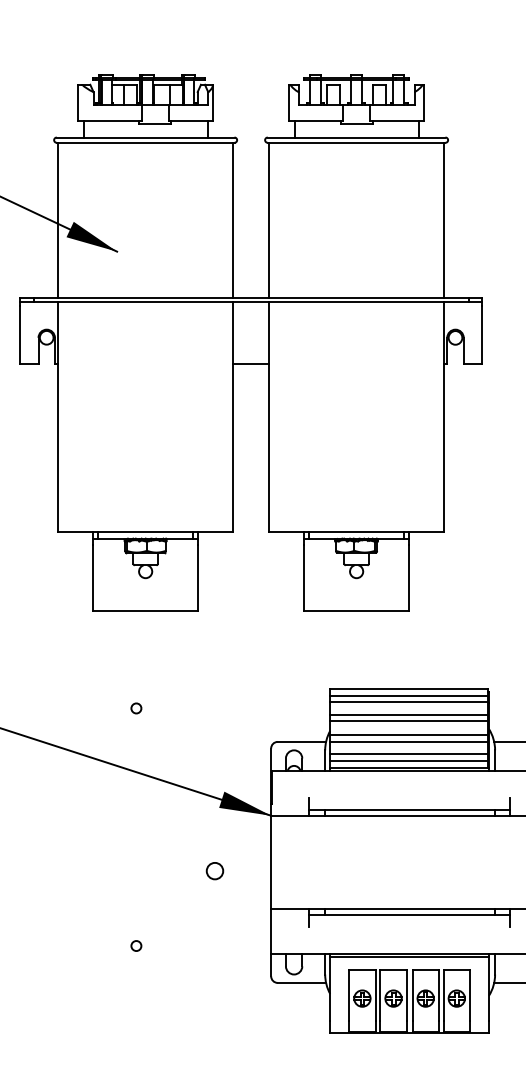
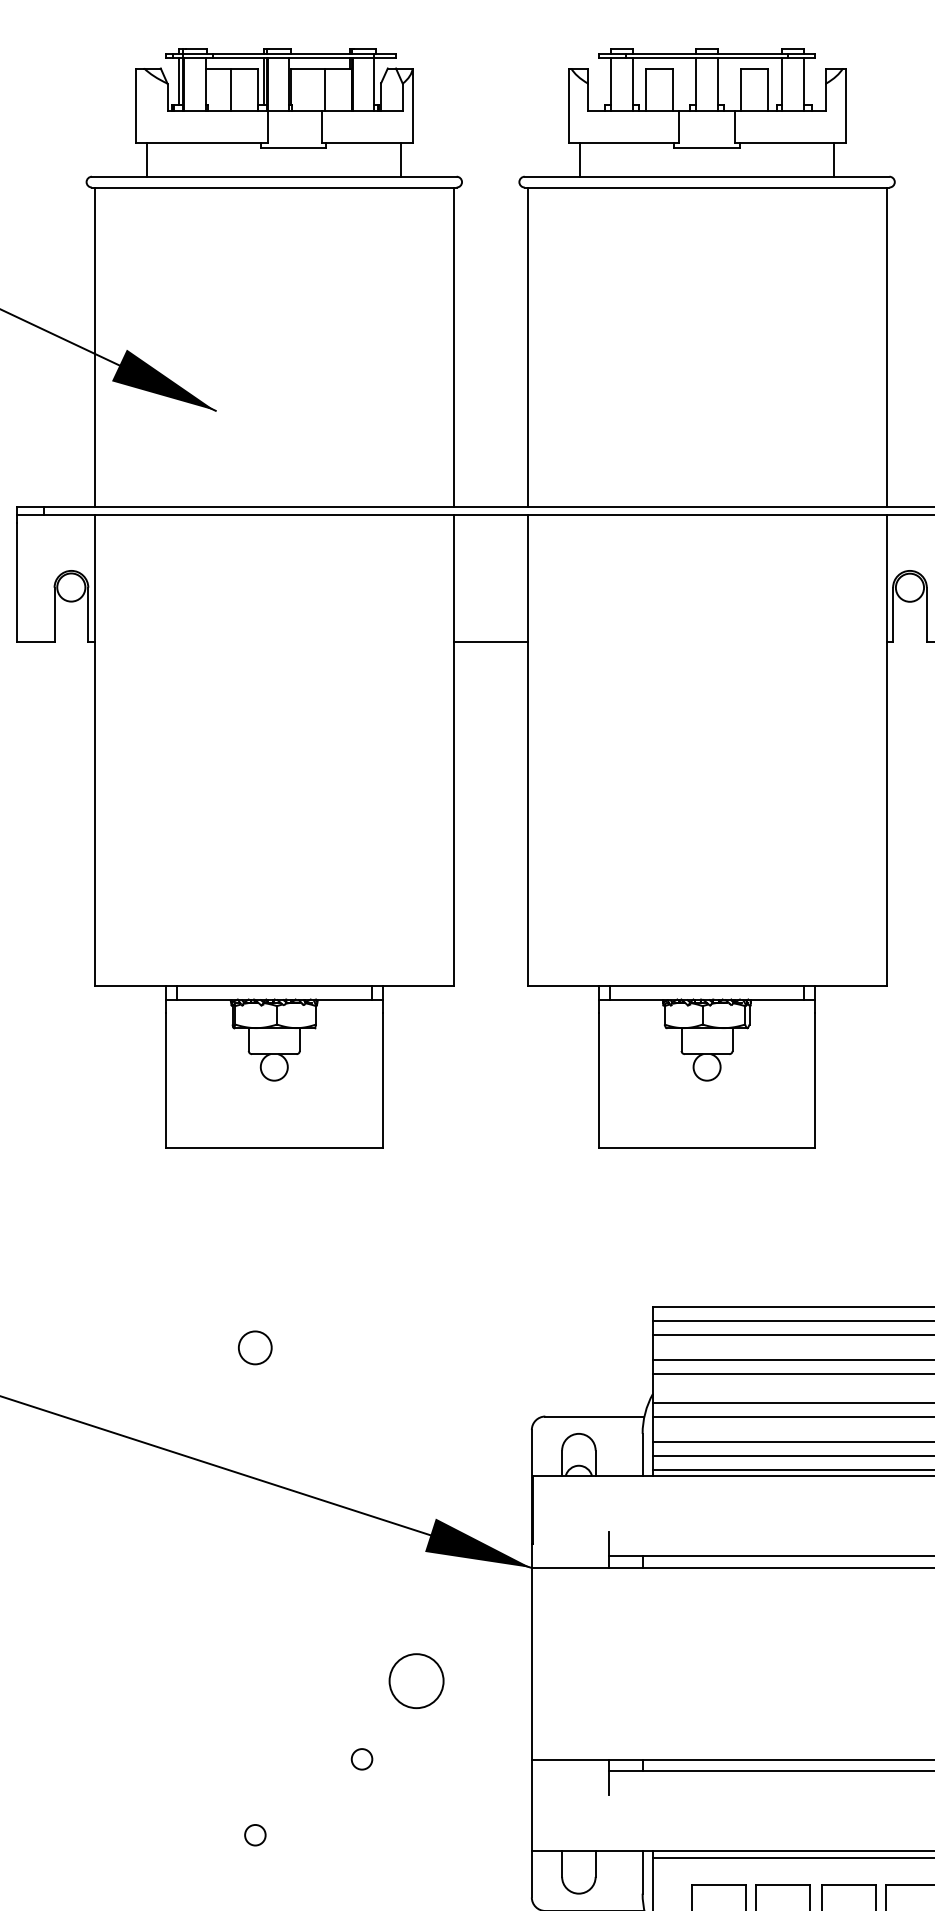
circle: (136, 708) -> (255, 1347), size x1.6
circle: (214, 871) -> (415, 1682), size x1.6
circle: (188, 908) -> (362, 1758), added

